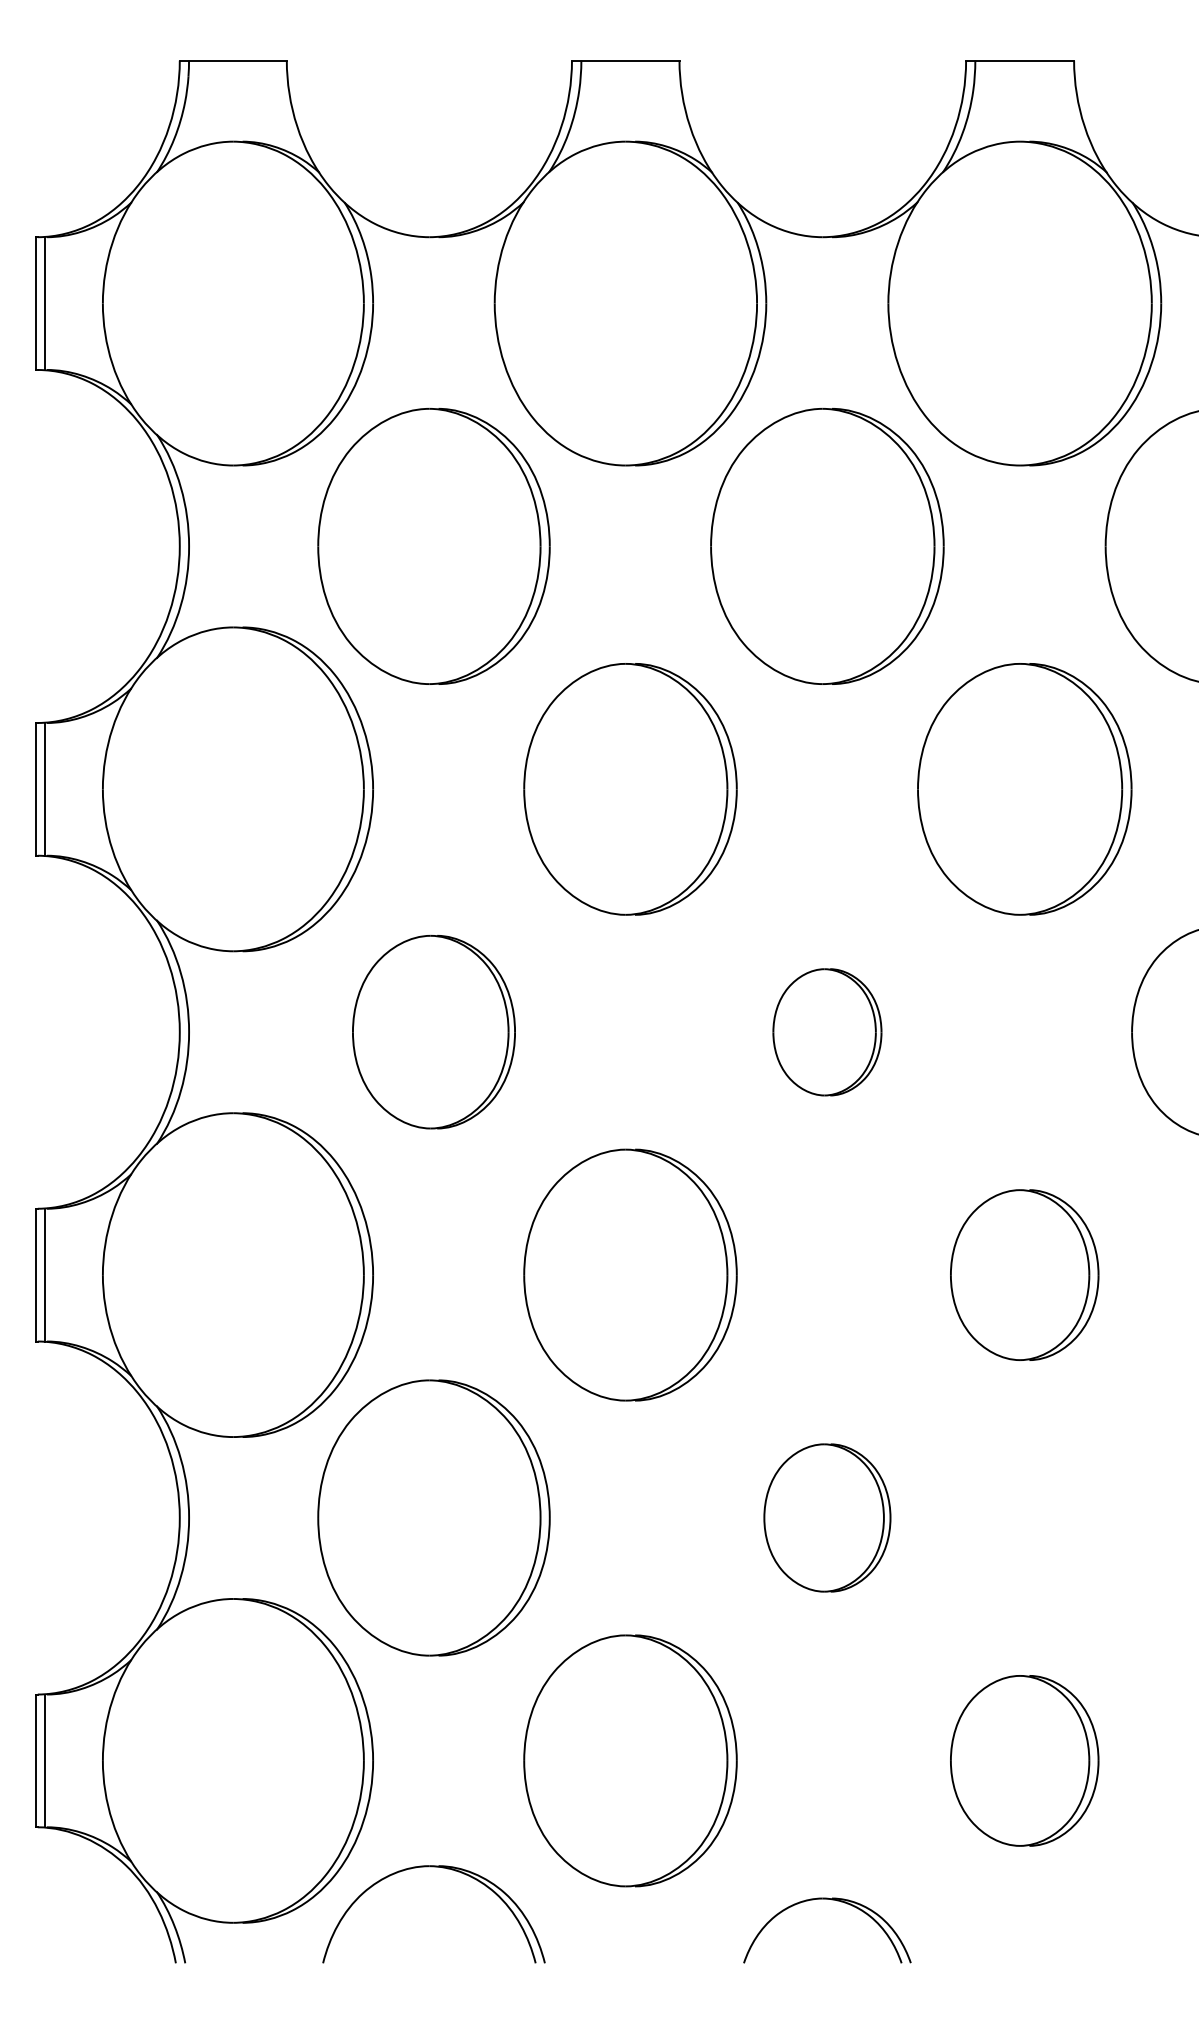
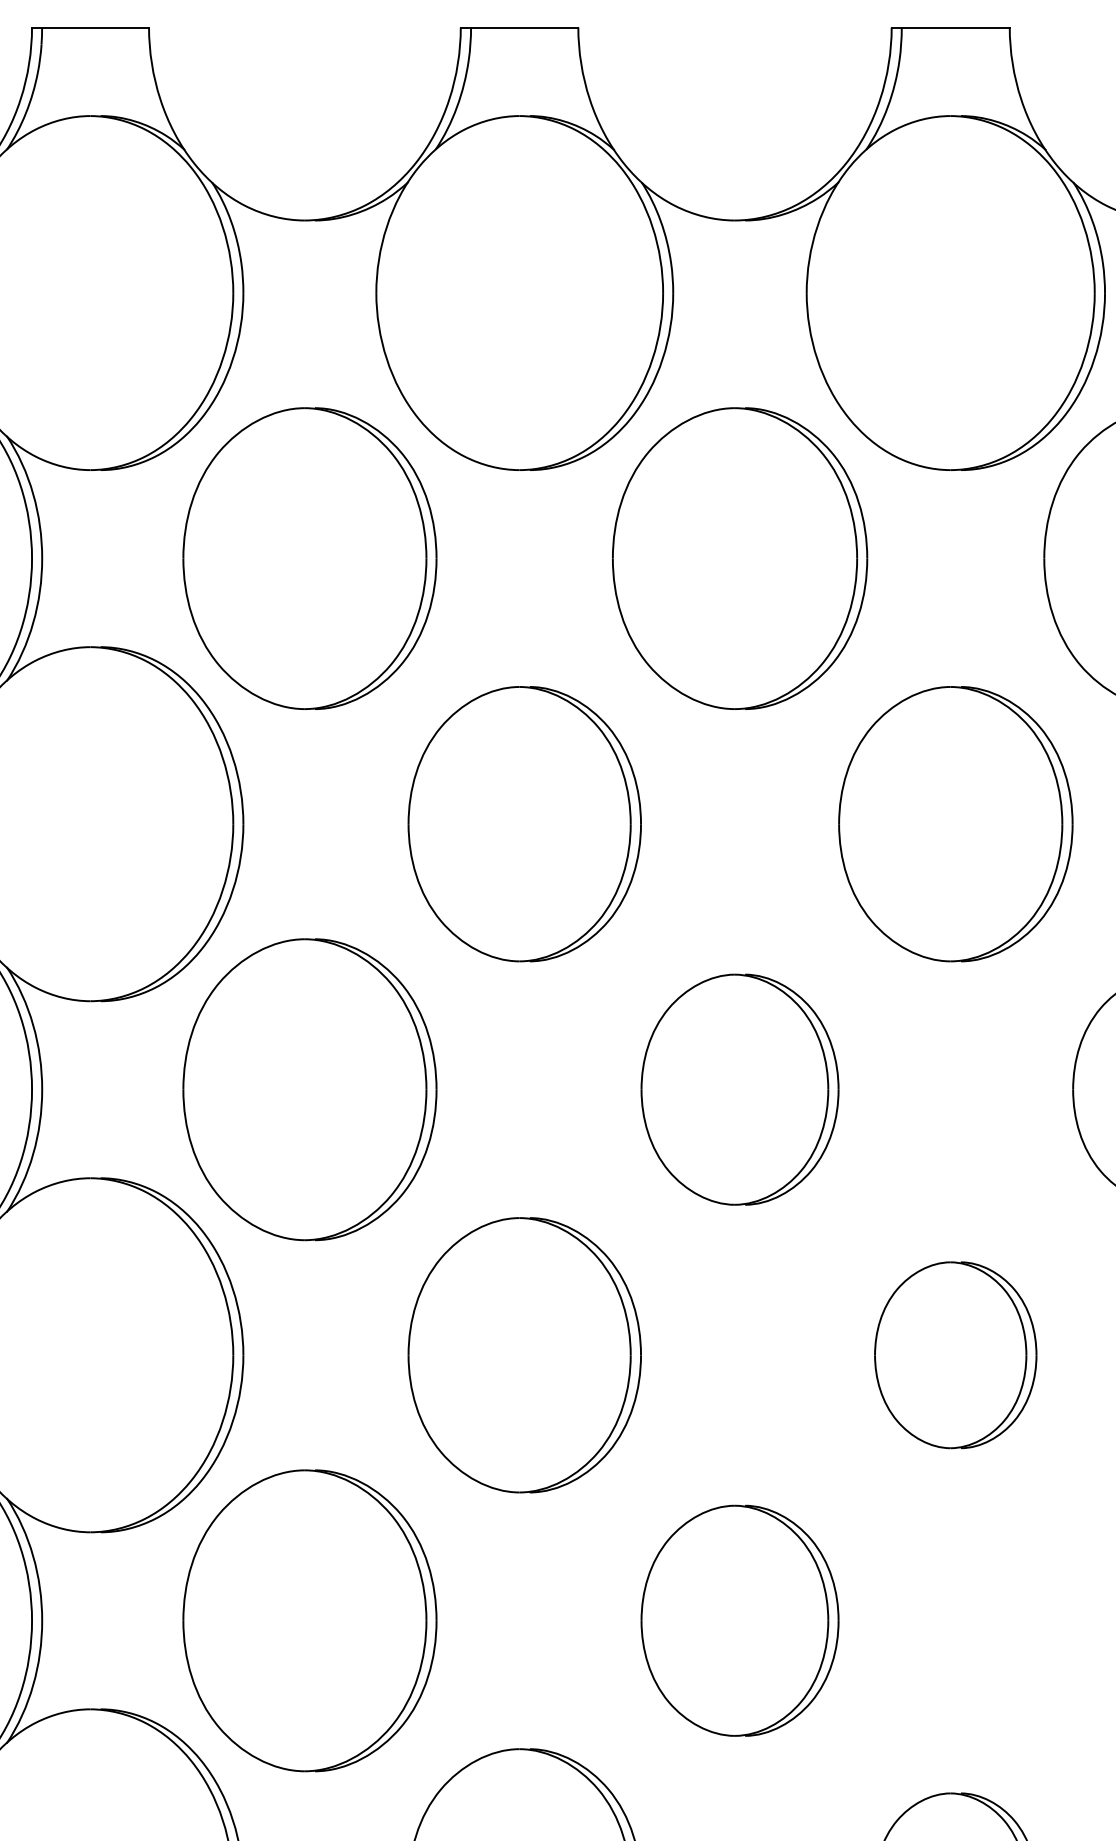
part: (433, 1031) -> (309, 1088), size x1.43
part: (827, 1032) -> (740, 1090), size x1.67
part: (827, 1517) -> (740, 1620), size x1.43

